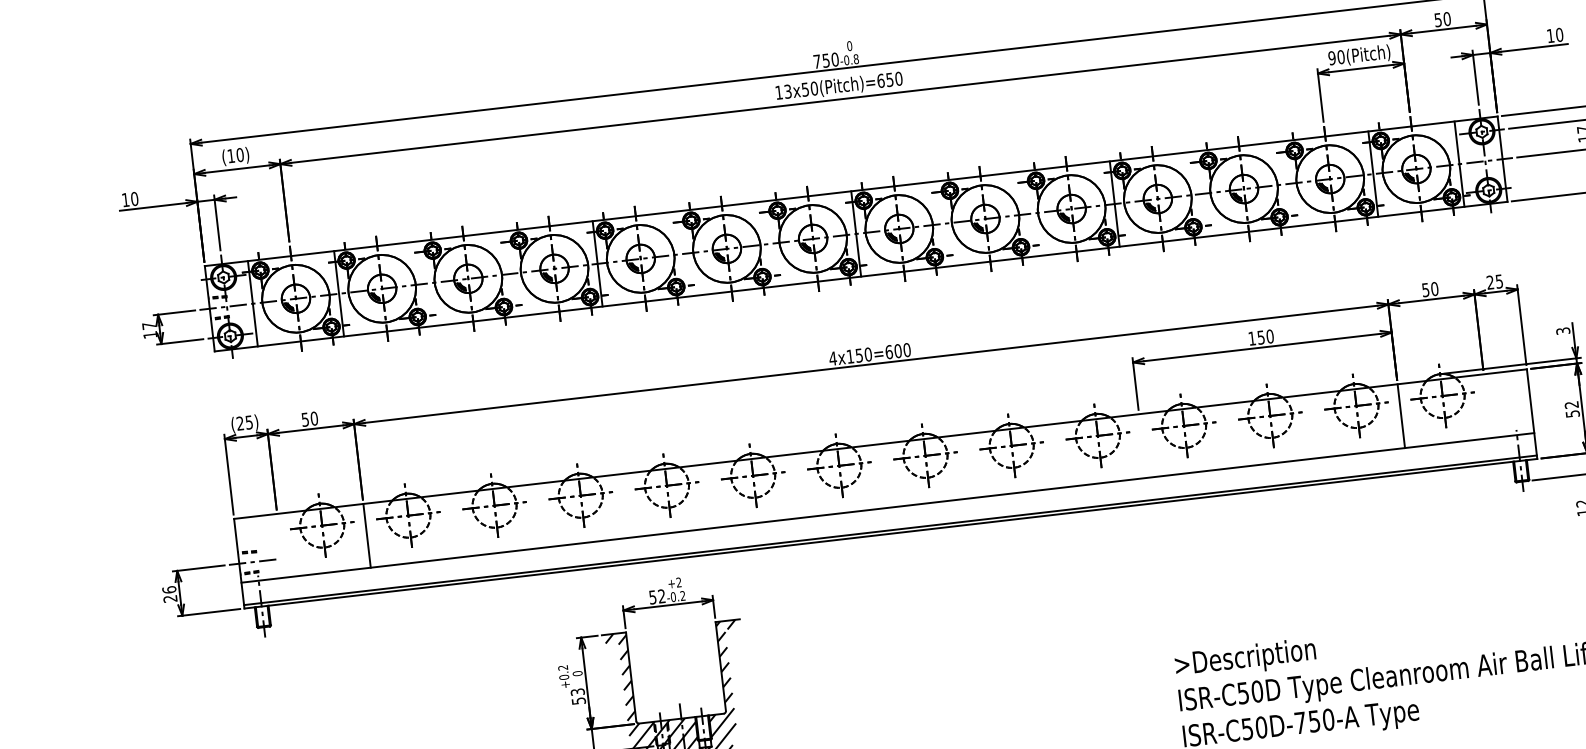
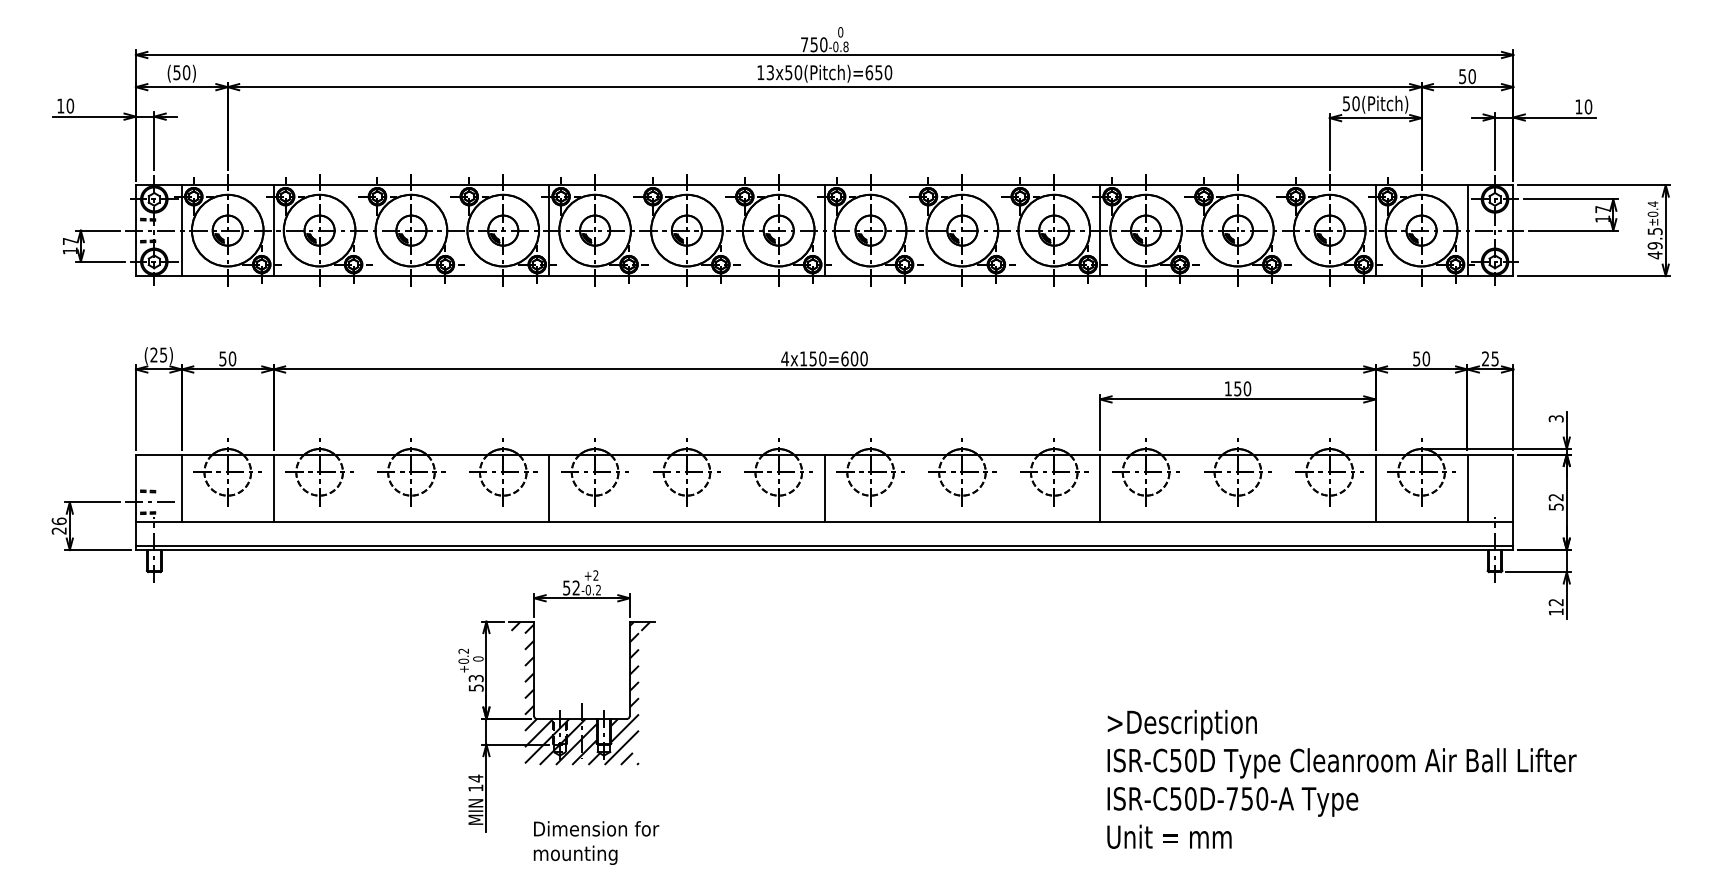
text: (1332, 57) -> (1346, 103), 90(Pitch) -> 50(Pitch)
text: (230, 155) -> (176, 72), (10) -> (50)
line: (1487, 406) -> (1467, 488), added
line: (1143, 446) -> (1100, 488), added
line: (884, 476) -> (824, 488), added
line: (625, 505) -> (549, 488), added
line: (280, 545) -> (181, 488), added

